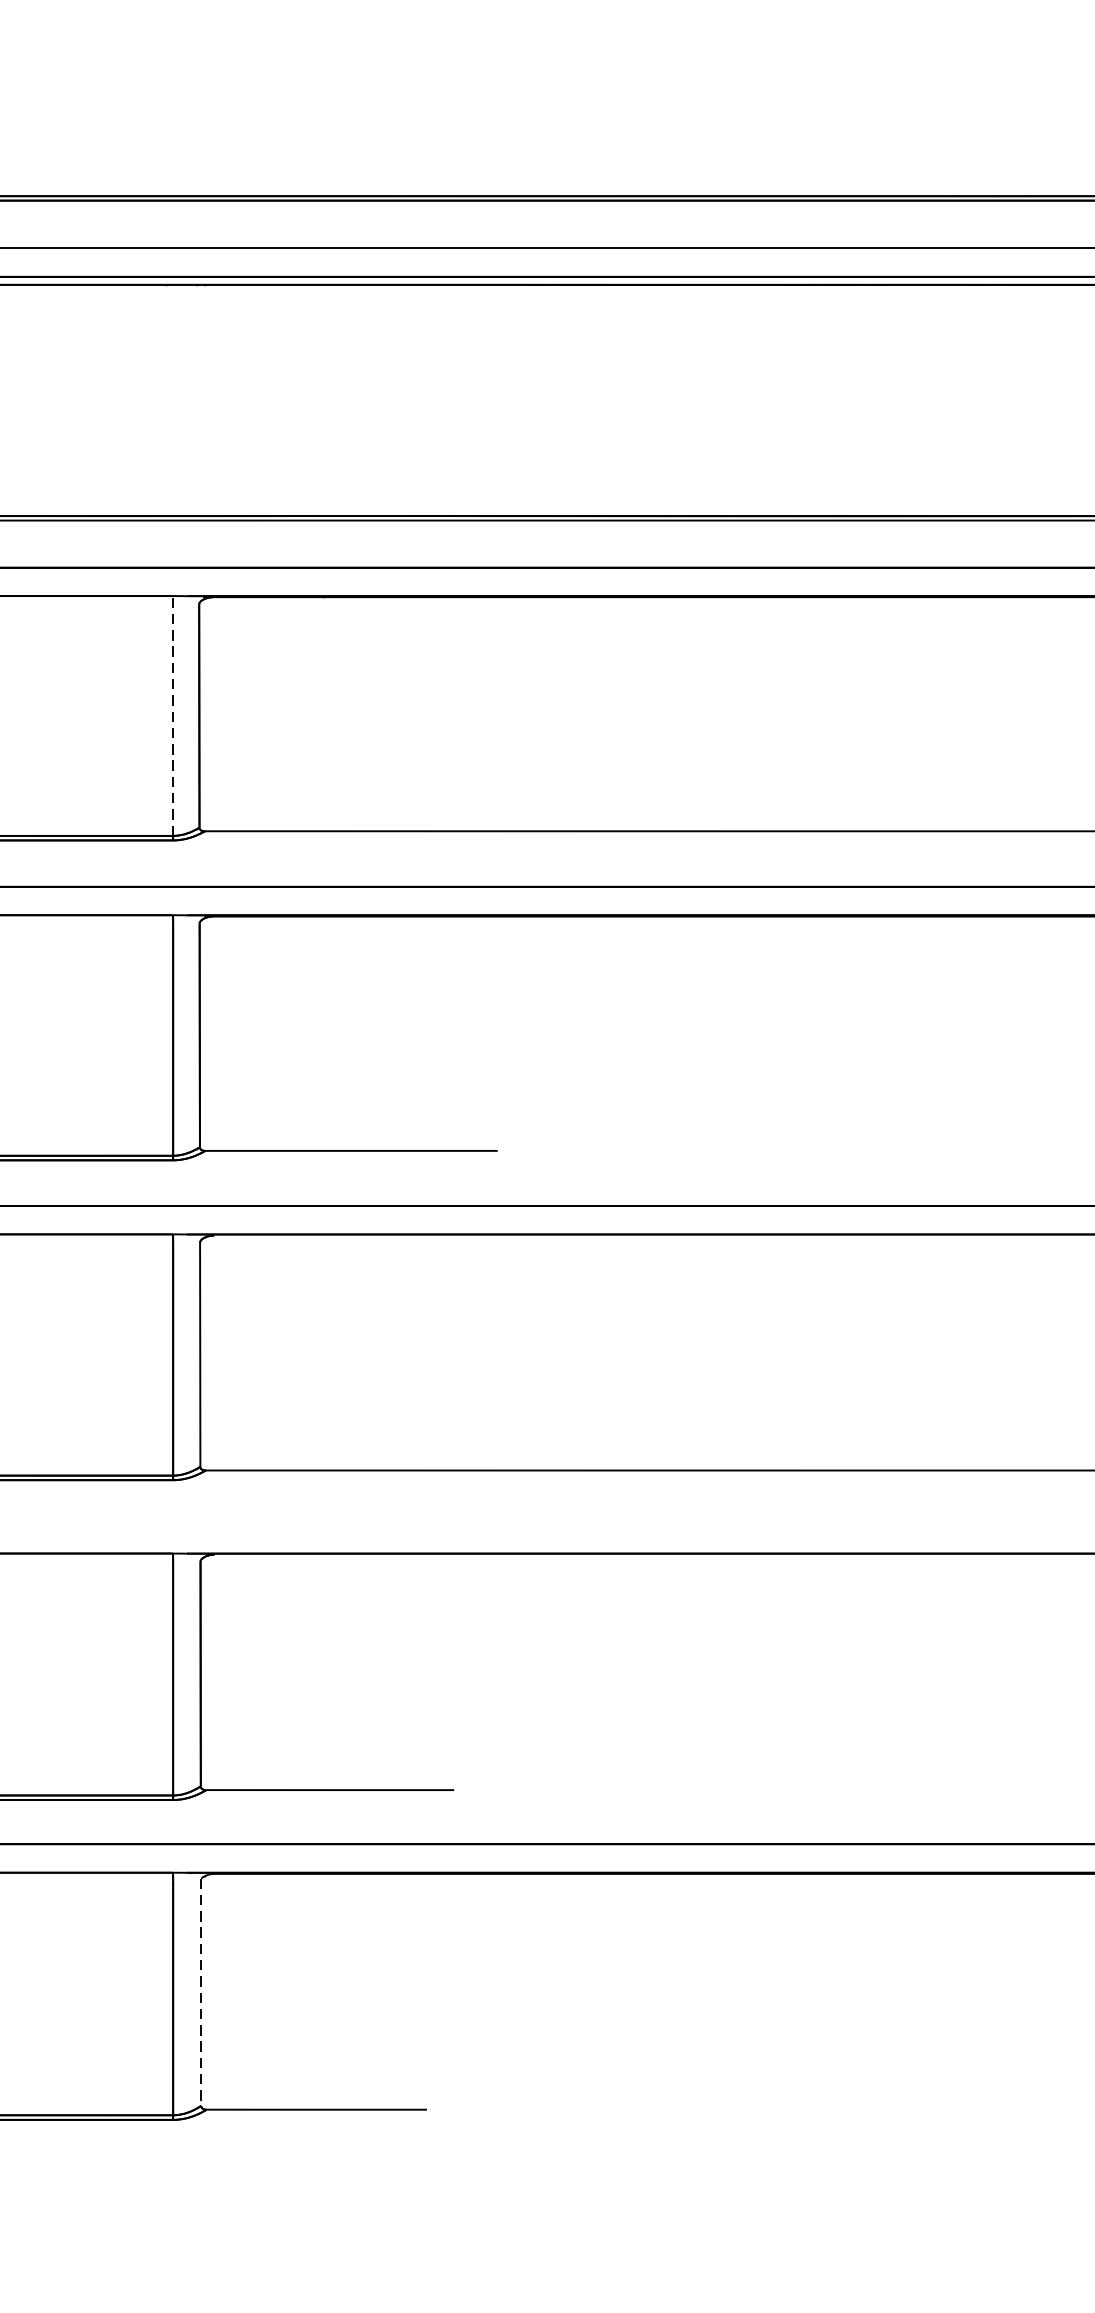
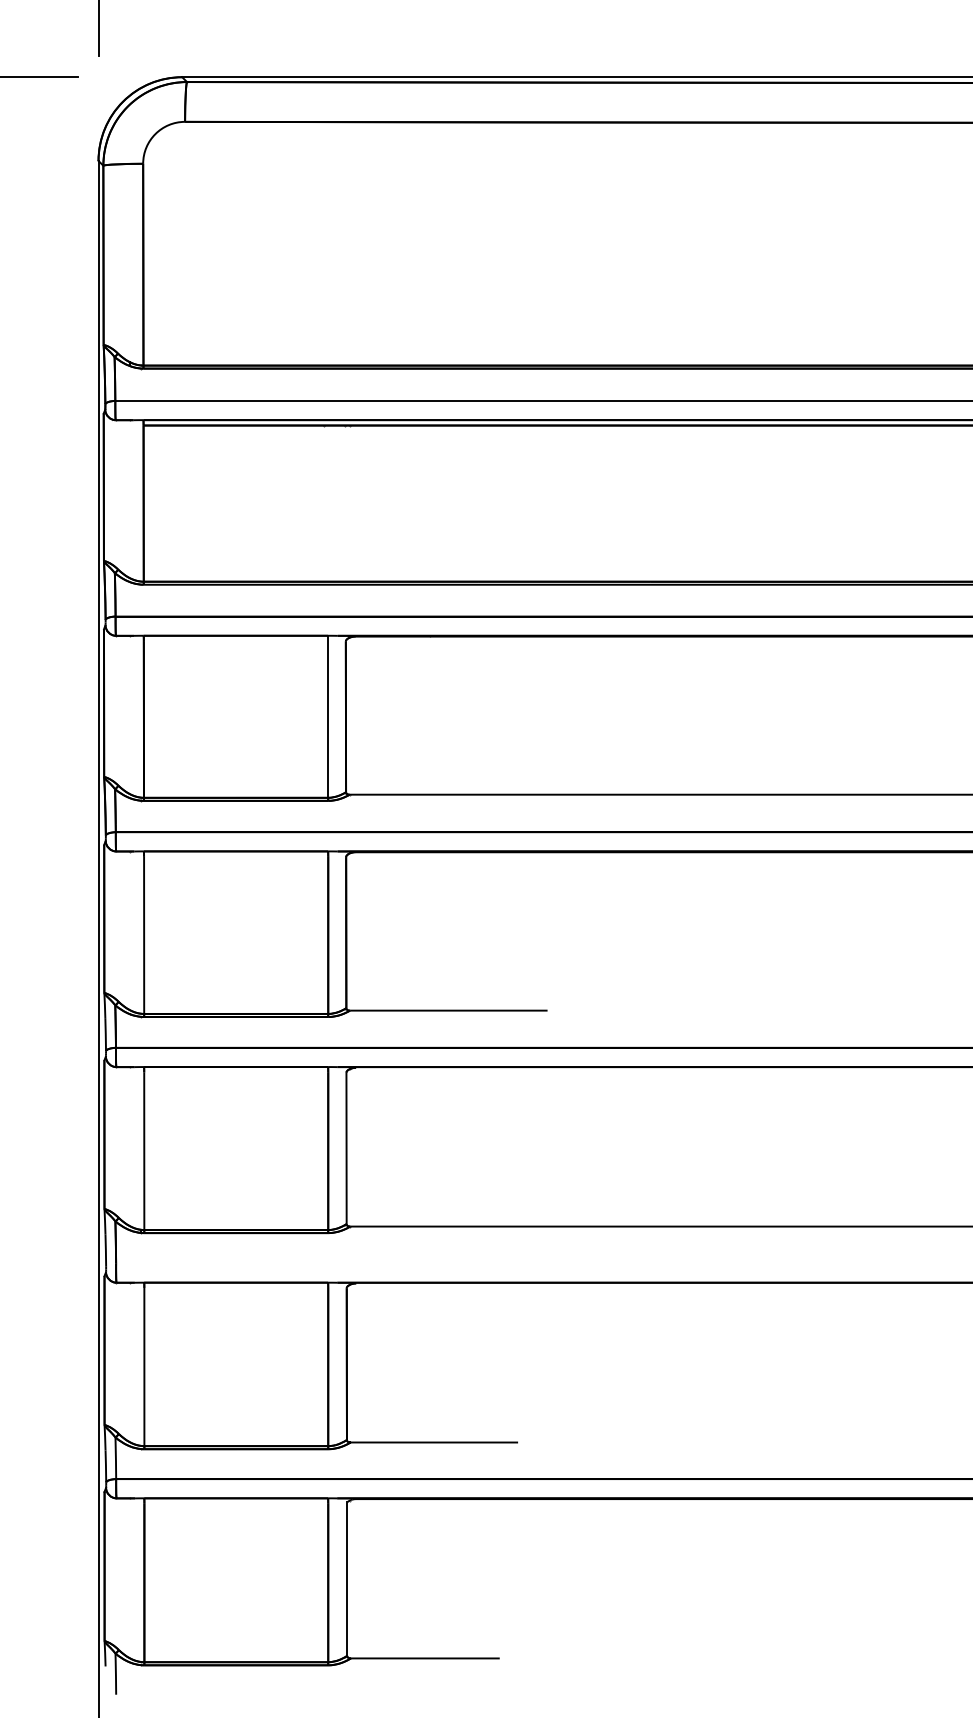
line: (173, 715) -> (328, 716), dashed -> solid
line: (201, 1992) -> (347, 1579), dashed -> solid

